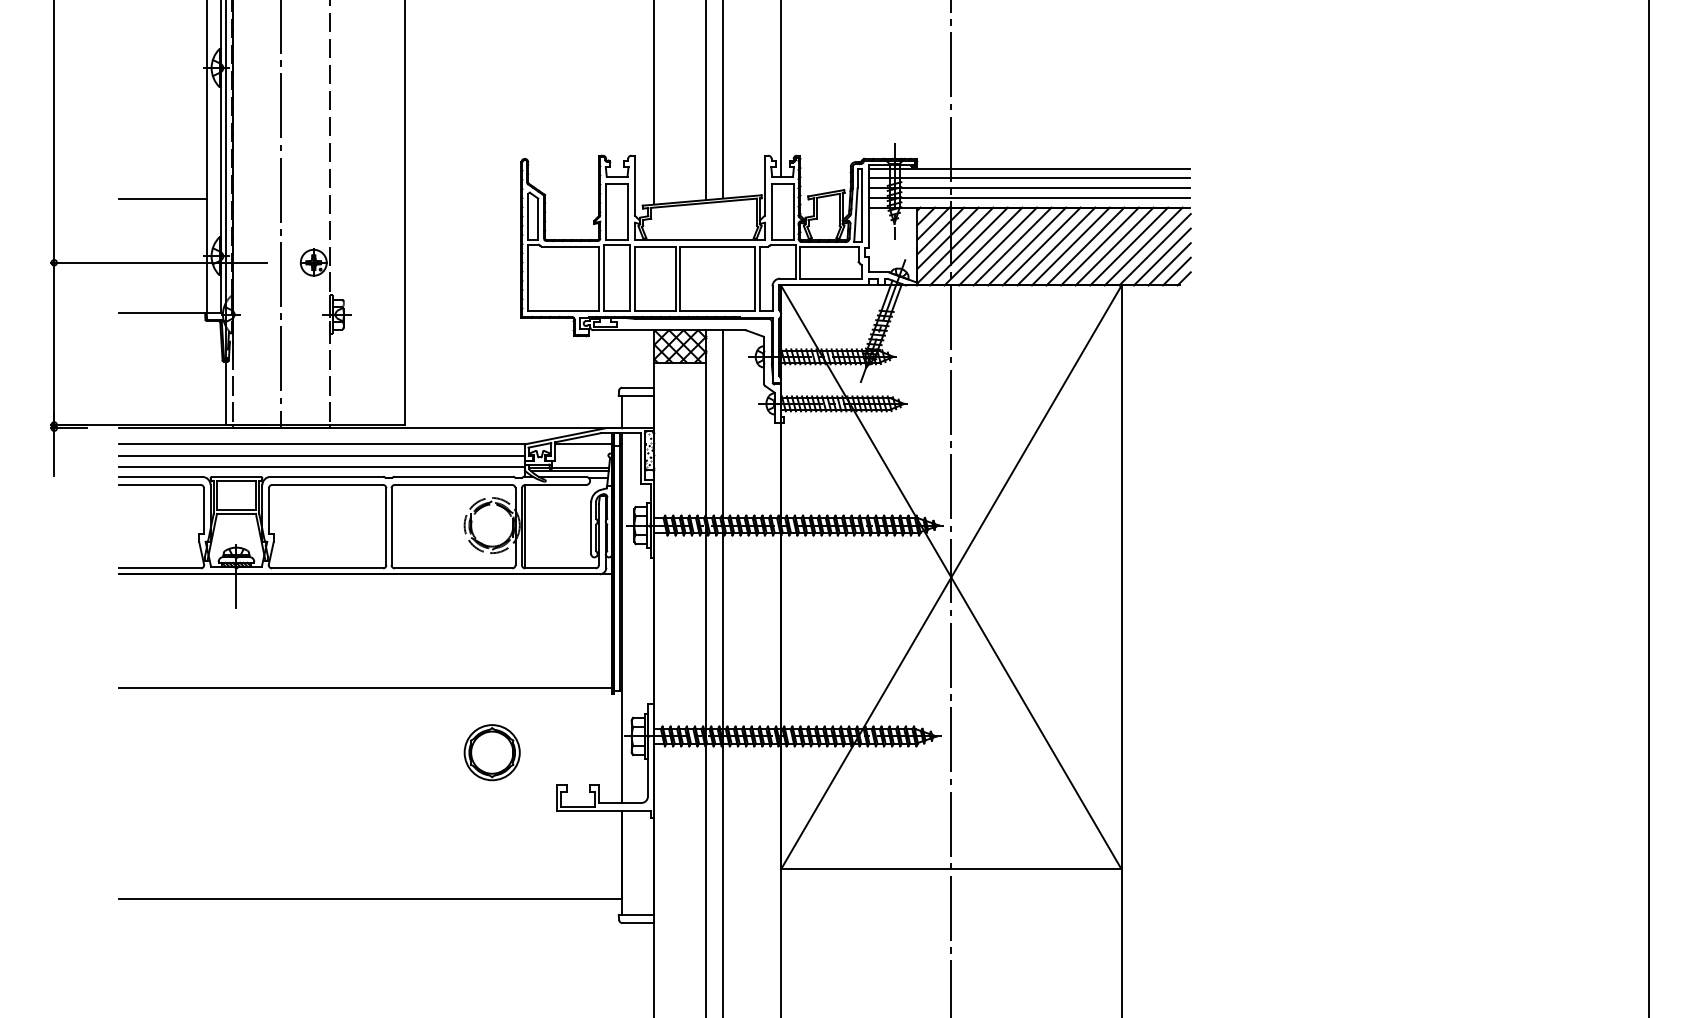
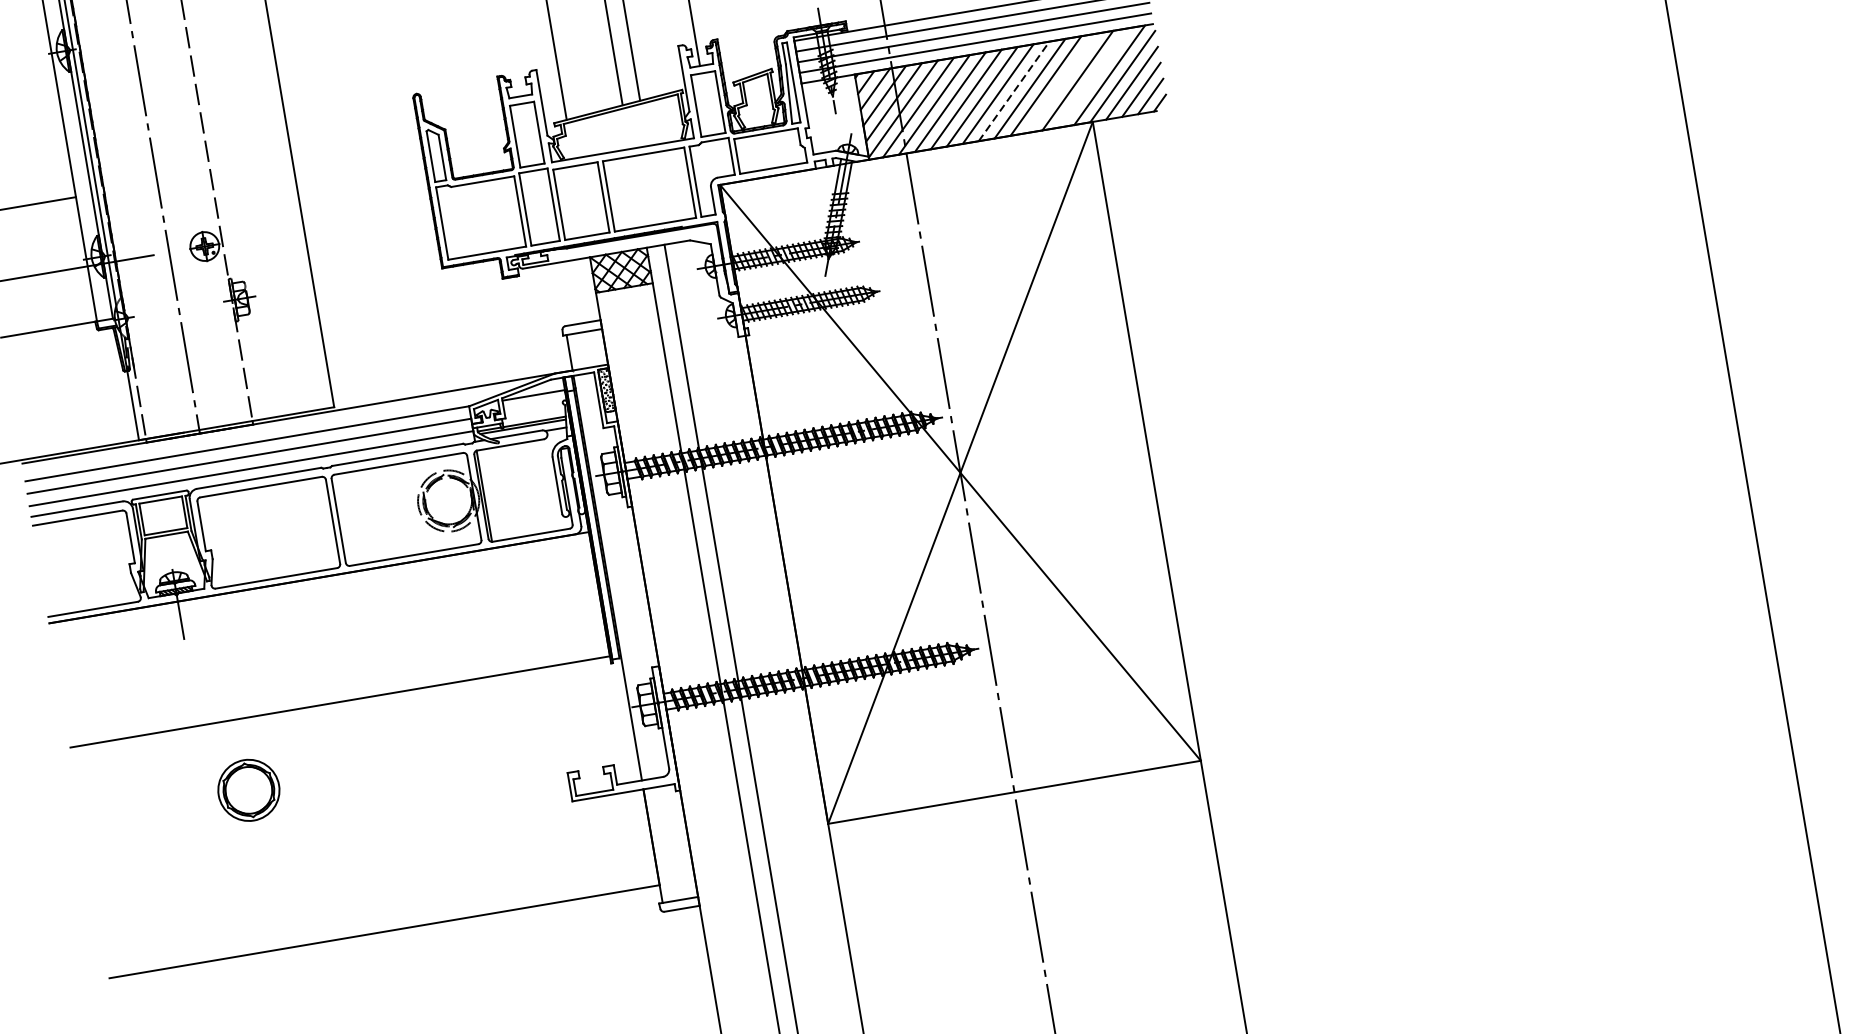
line: (1056, 246) -> (1014, 91), solid -> dashed
line: (1099, 246) -> (1061, 83), removed
line: (1129, 246) -> (1094, 77), removed
part: (491, 752) -> (248, 790), moved

